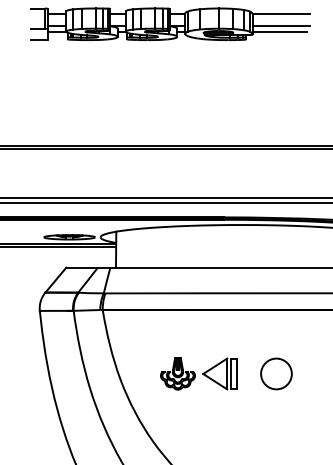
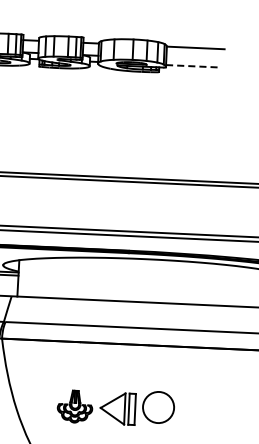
line: (280, 26) -> (194, 60), removed
line: (280, 32) -> (194, 66), solid -> dashed
circle: (276, 373) -> (158, 407), moved

